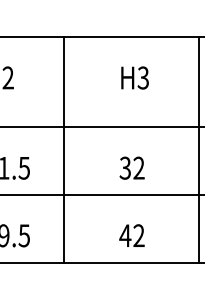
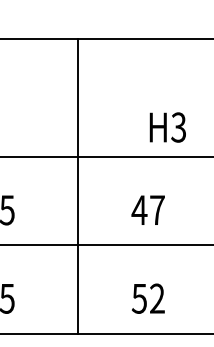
text: (134, 77) -> (167, 126), moved
line: (63, 149) -> (78, 185), moved
text: (131, 167) -> (147, 209), 32 -> 47
text: (125, 235) -> (139, 298), 42 -> 52

